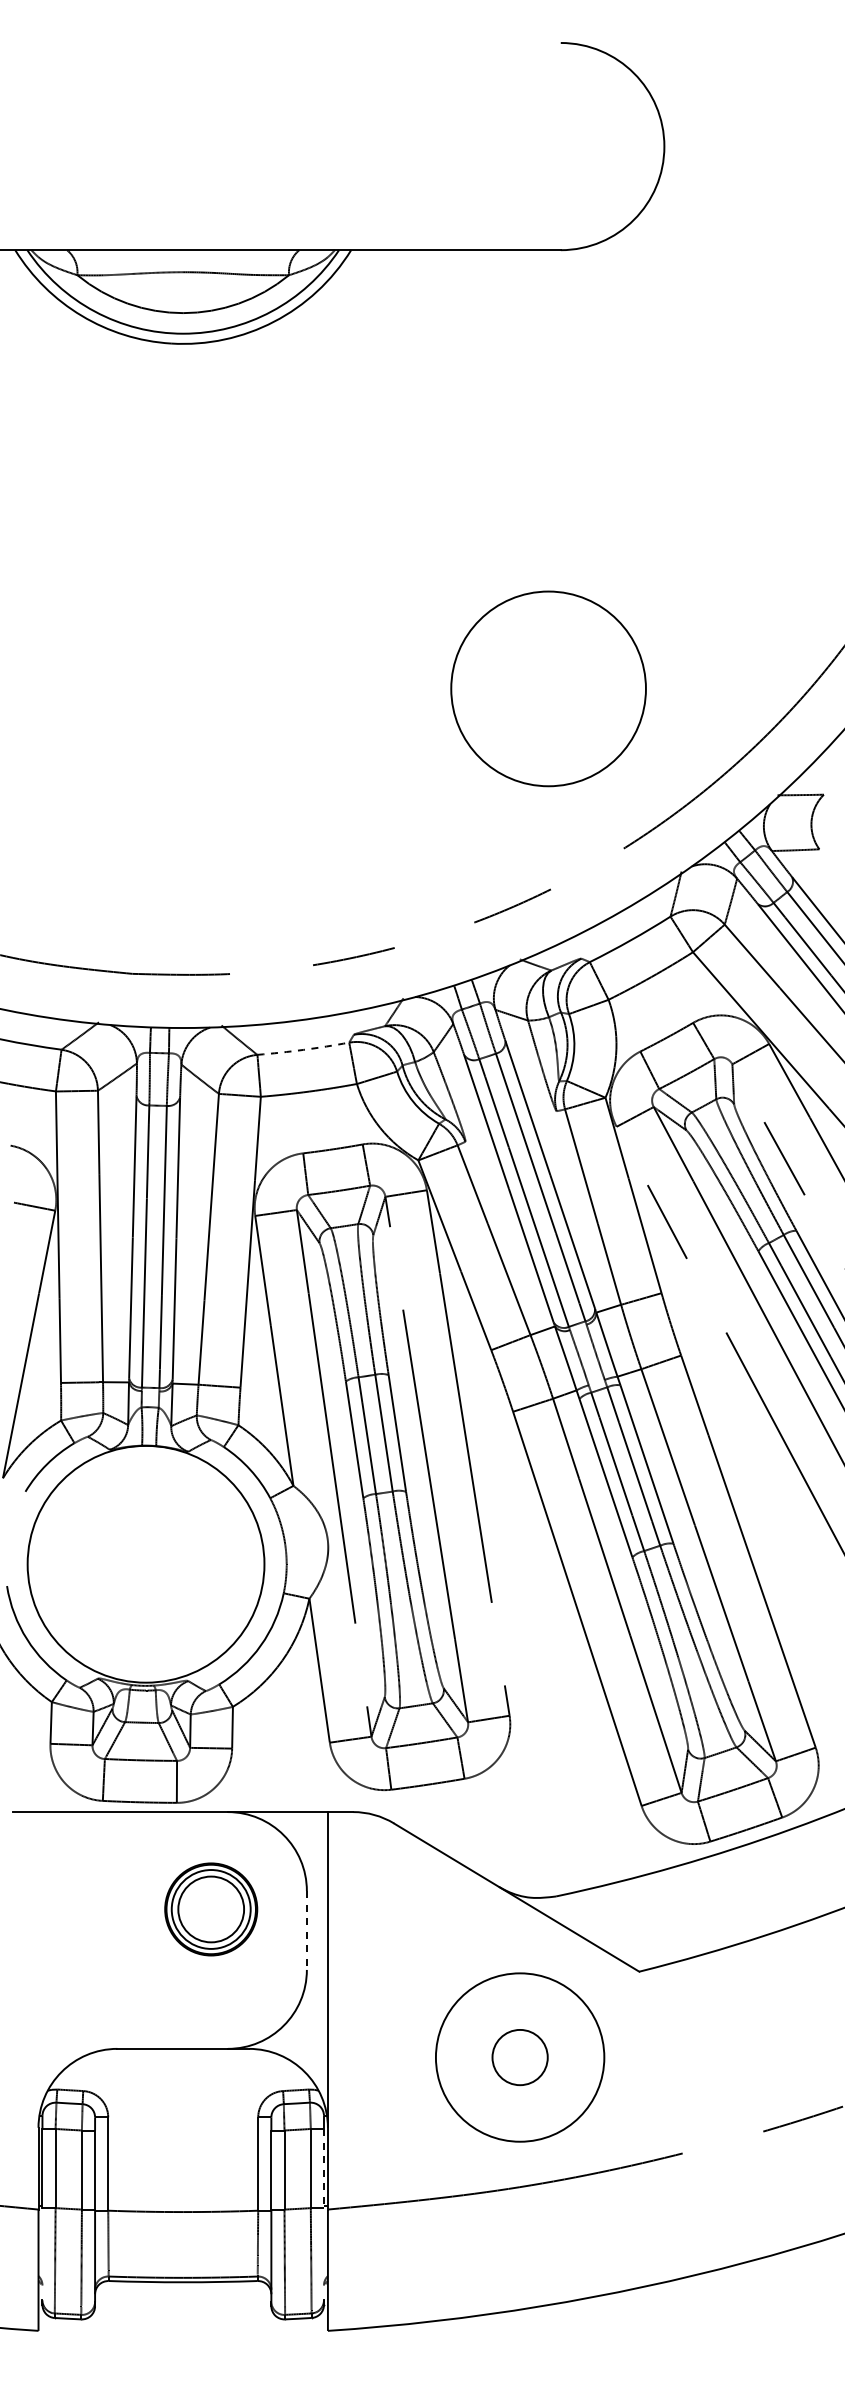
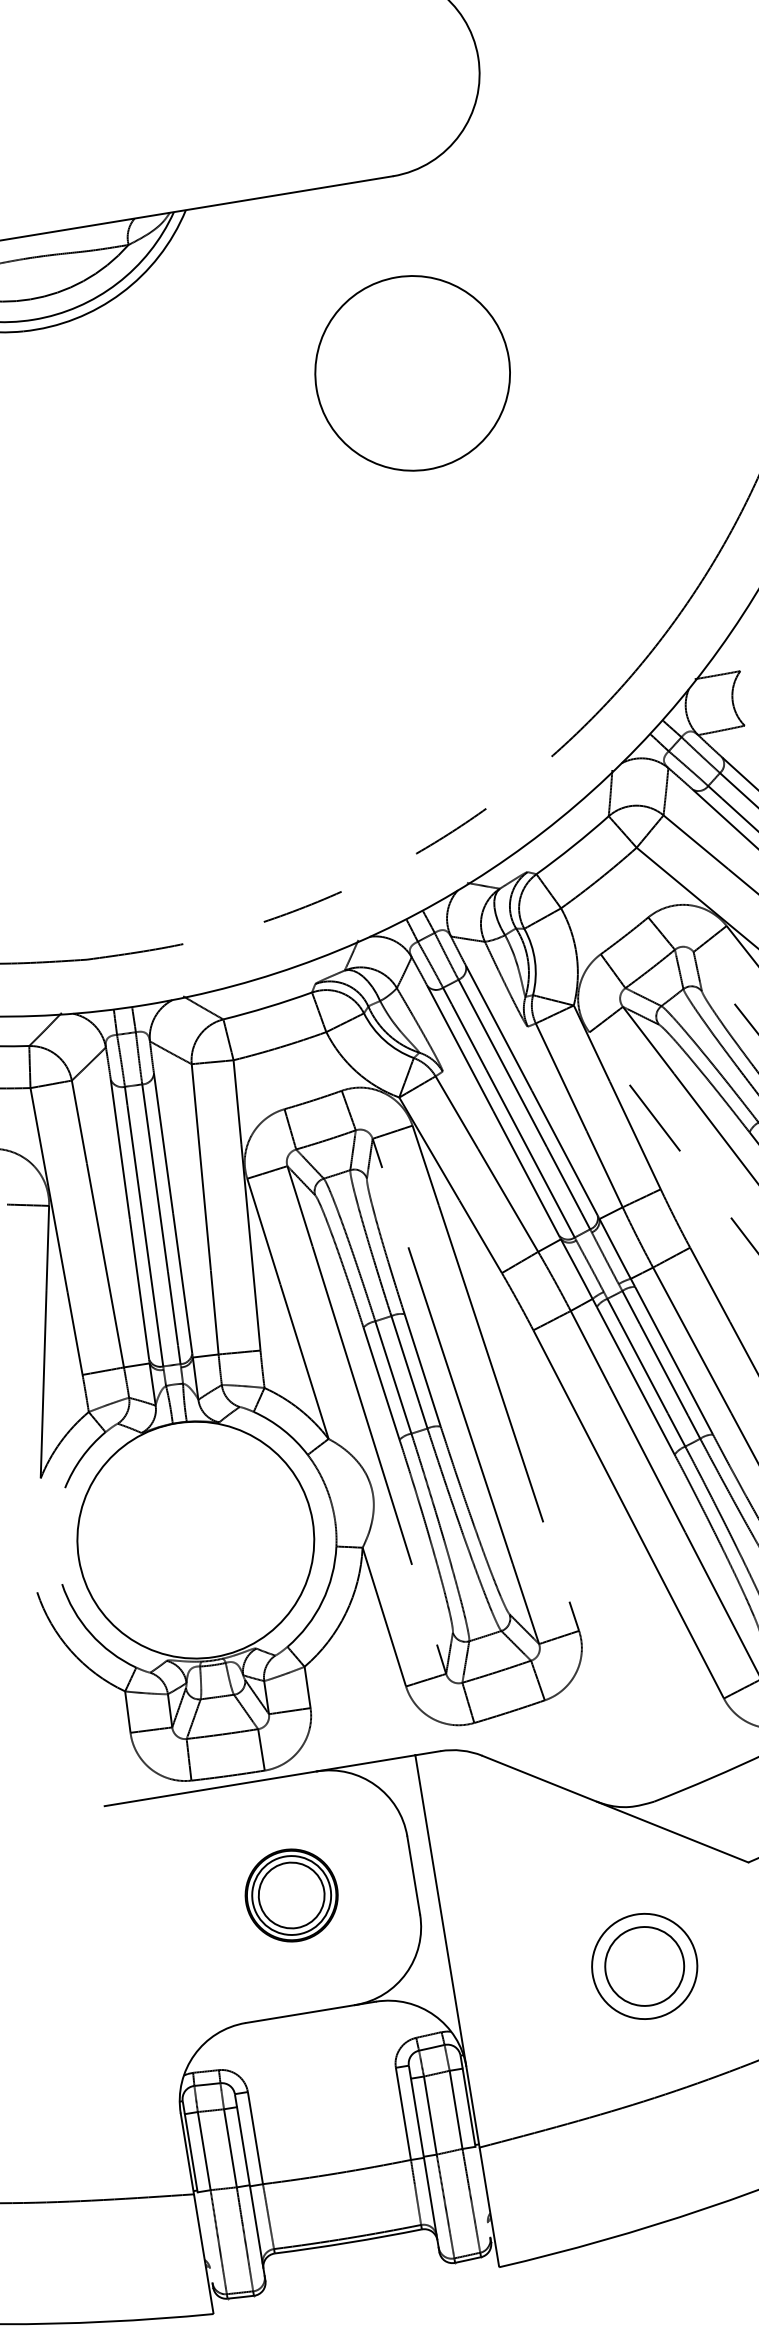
circle: (548, 688) -> (412, 373), moved
arc: (303, 1049) -> (268, 1006), dashed -> solid
part: (211, 1909) -> (291, 1895), moved
line: (306, 1930) -> (413, 1875), dashed -> solid
circle: (519, 2057) -> (644, 1966), size x0.62
circle: (519, 2057) -> (644, 1966), size x1.43
line: (323, 2168) -> (468, 2107), dashed -> solid

